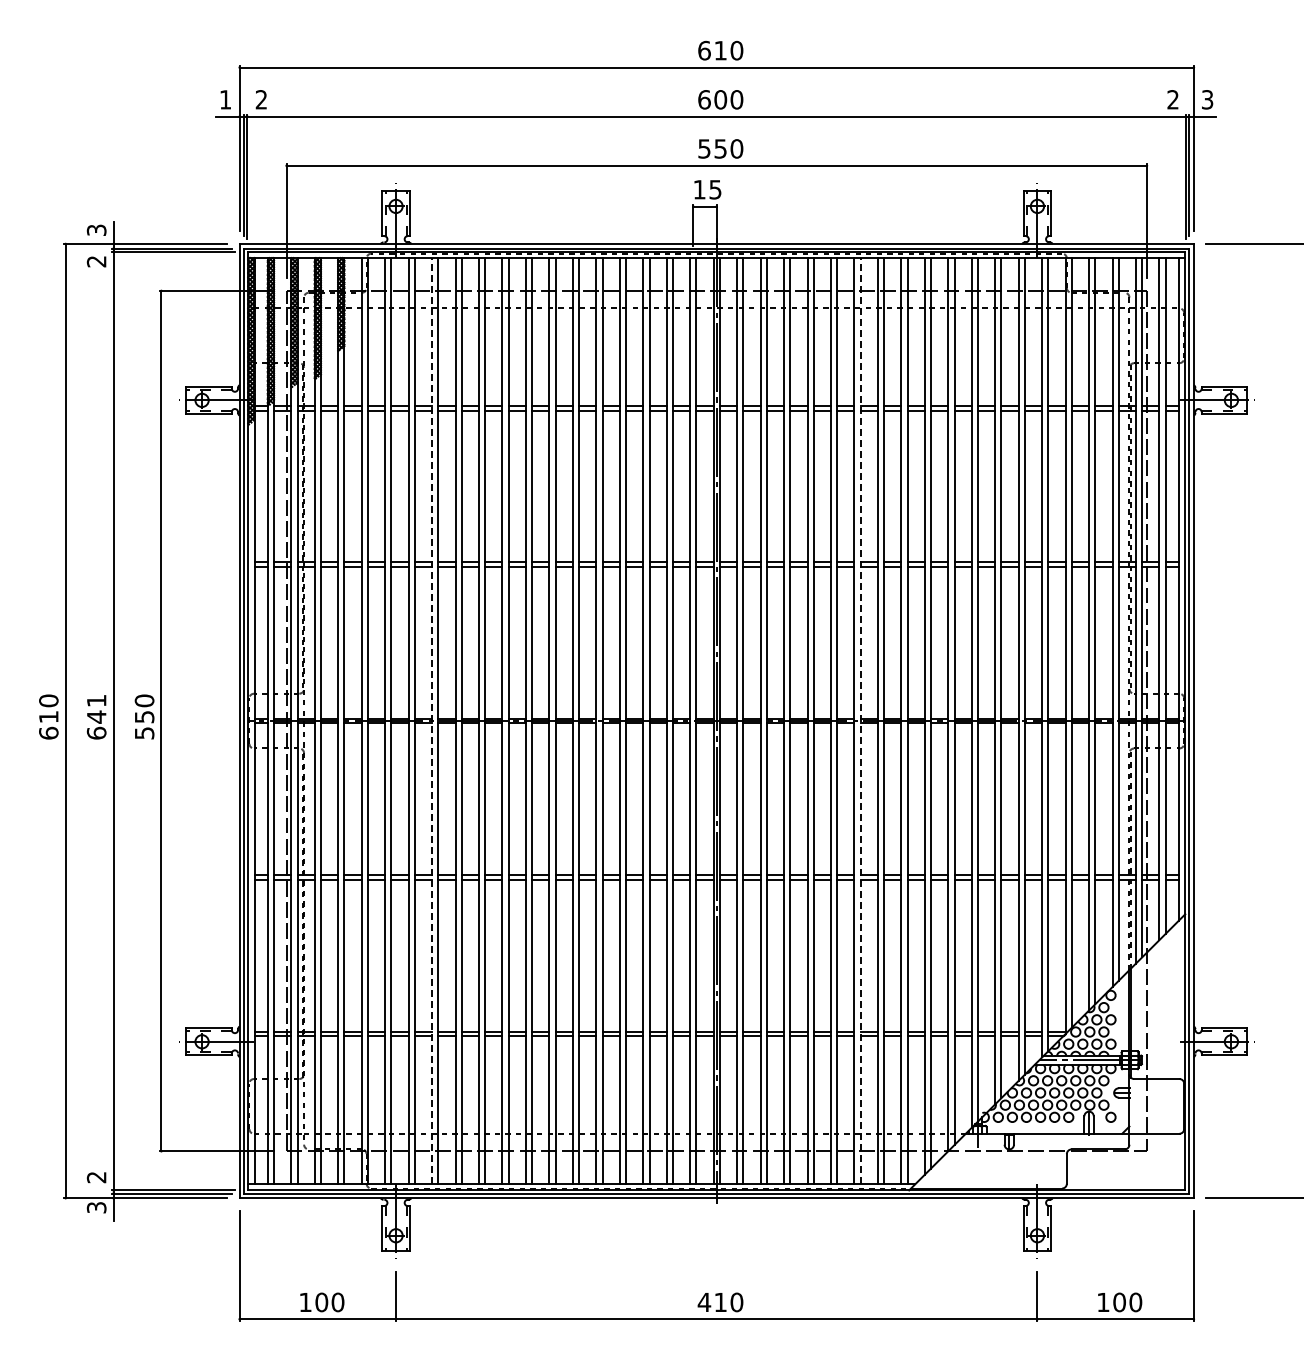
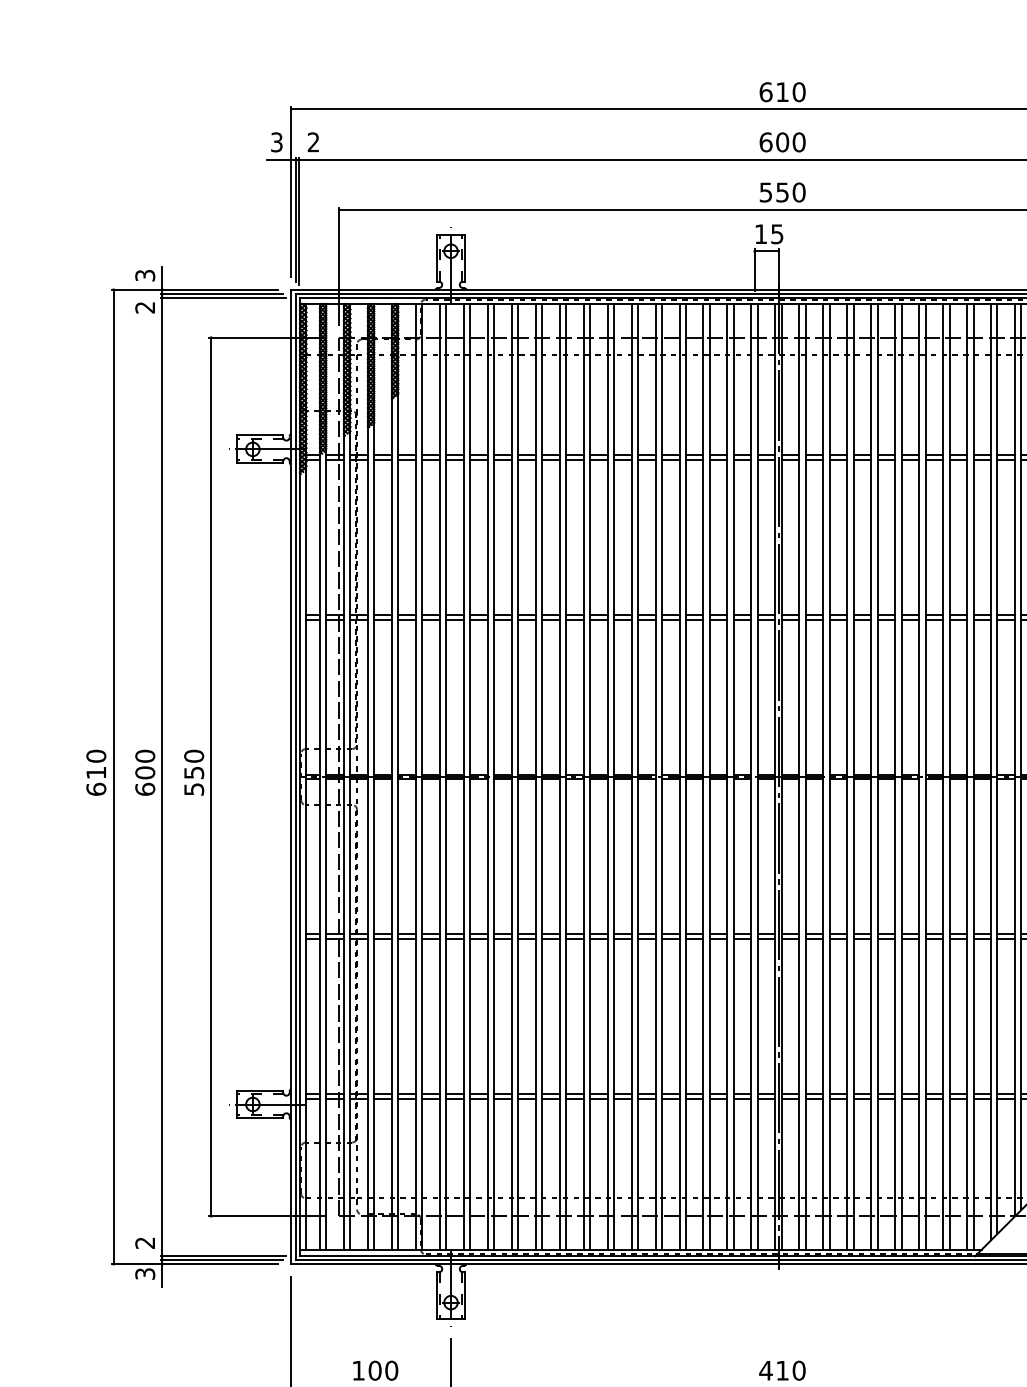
text: (225, 99) -> (276, 142), 1 -> 3
text: (96, 708) -> (145, 764), 641 -> 600
line: (432, 720) -> (488, 776), dashed -> solid
line: (860, 720) -> (925, 776), dashed -> solid

